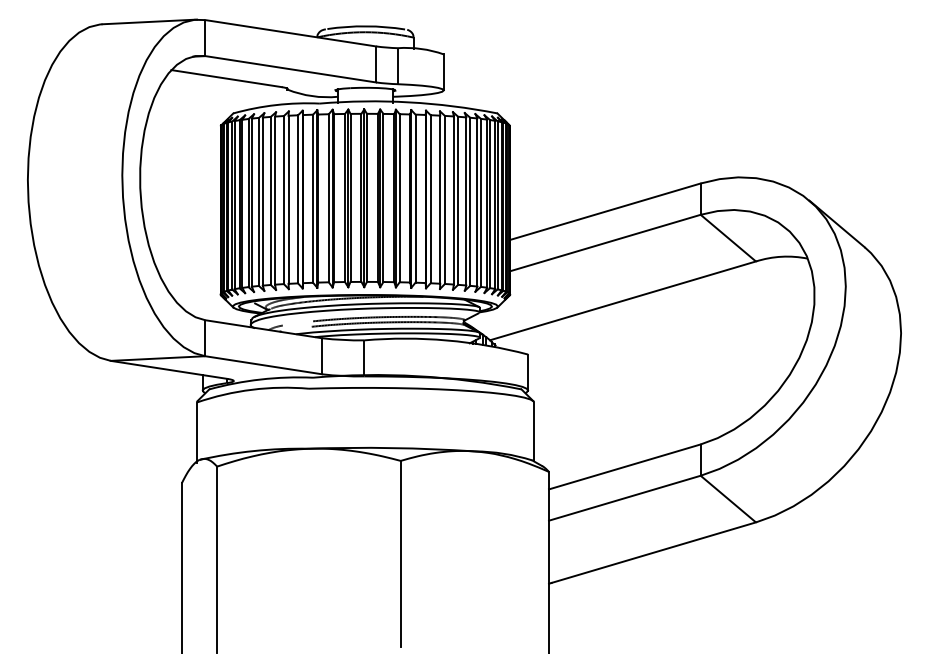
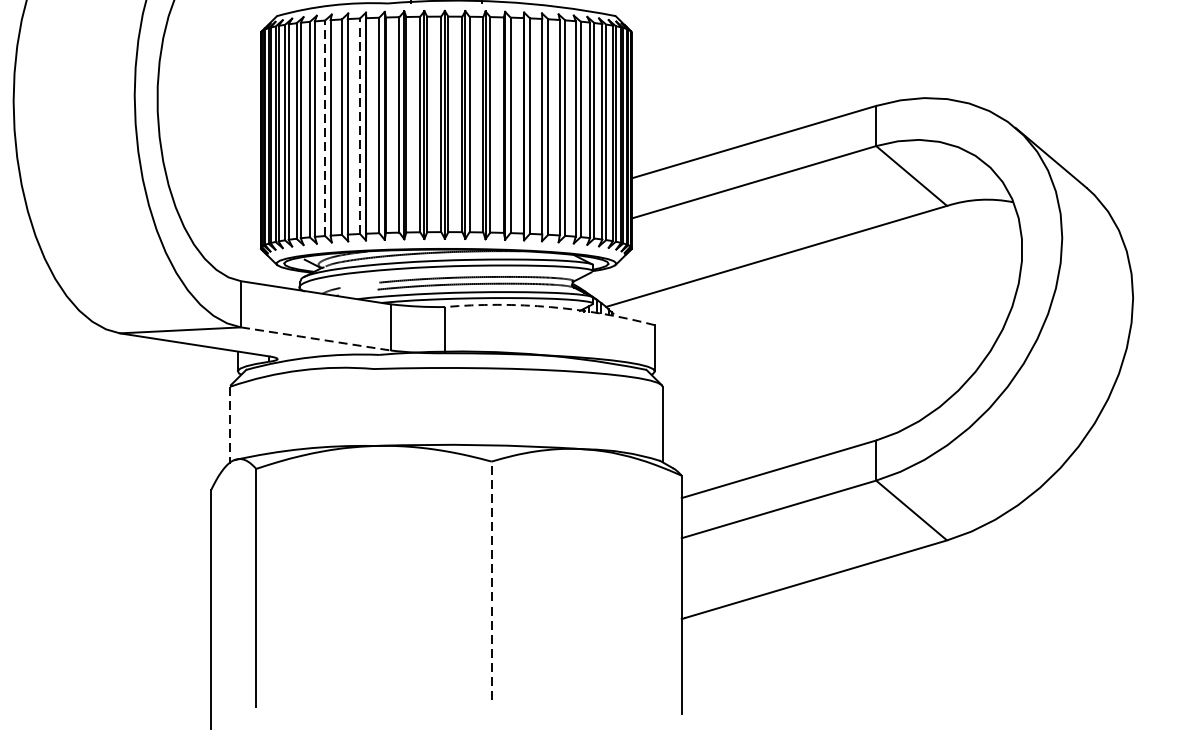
line: (298, 198) -> (360, 125), solid -> dashed
line: (270, 200) -> (324, 127), solid -> dashed
arc: (446, 340) -> (550, 307), solid -> dashed
line: (264, 365) -> (316, 339), solid -> dashed
line: (196, 433) -> (229, 426), solid -> dashed
line: (400, 553) -> (491, 580), solid -> dashed

